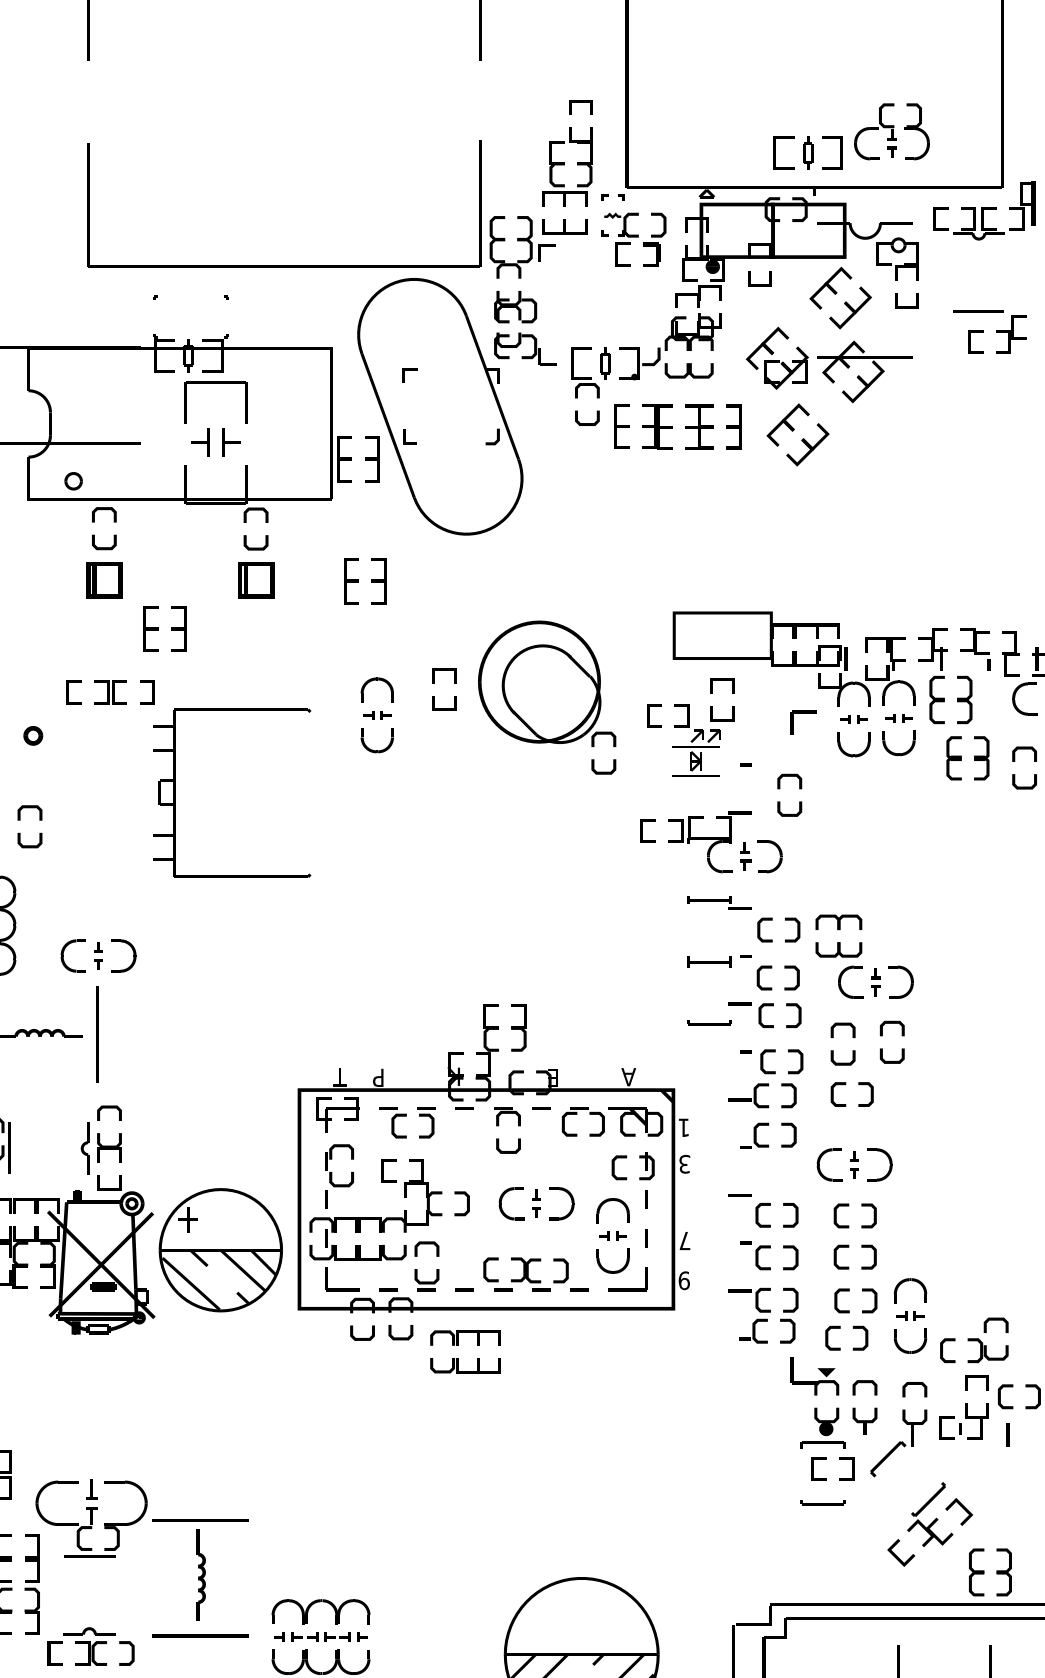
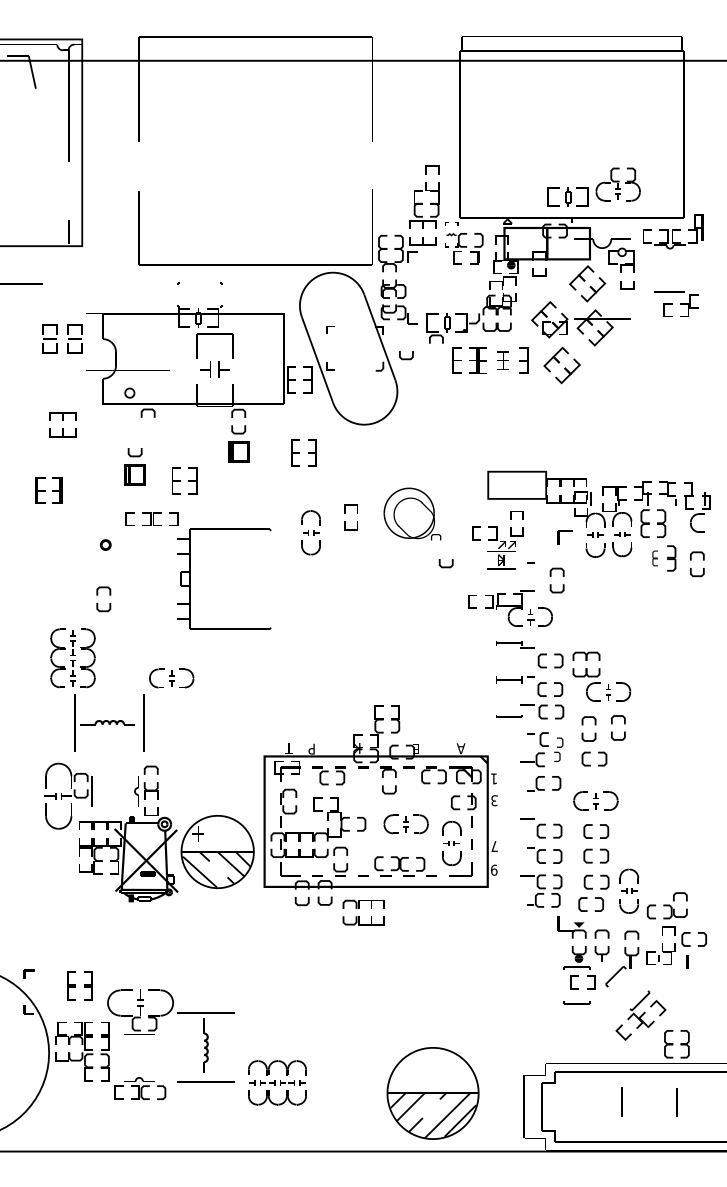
curve: (587, 423) -> (406, 358), moved
part: (699, 426) -> (503, 360), size x0.7
part: (103, 565) -> (134, 466), moved
part: (547, 682) -> (412, 513), size x0.7
part: (952, 758) -> (654, 558), size x0.6
part: (98, 956) -> (171, 678), moved
part: (791, 1078) -> (558, 749), size x0.7

